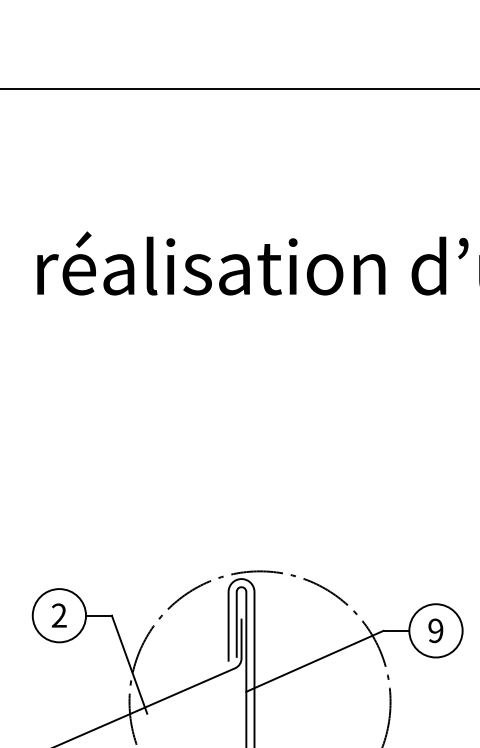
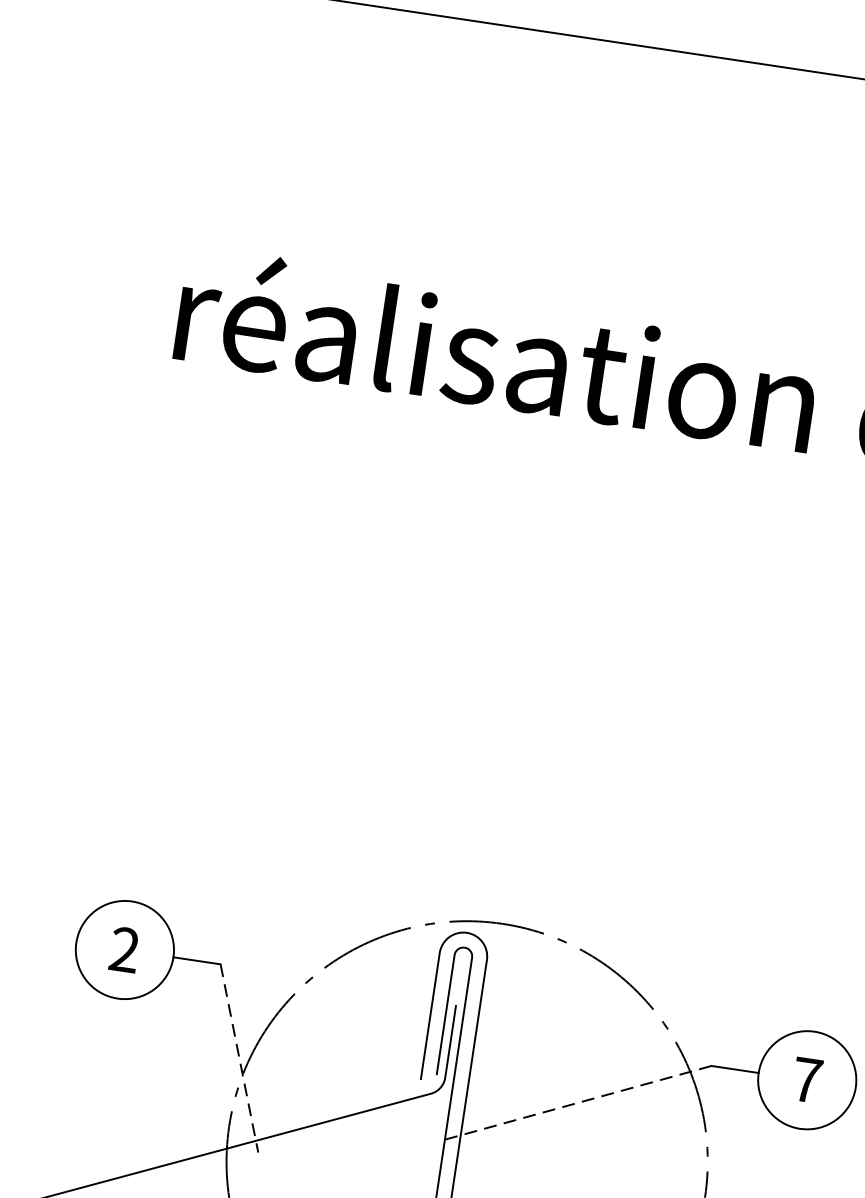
text: (435, 630) -> (806, 1079), 9 -> 7
line: (314, 661) -> (577, 1103), solid -> dashed
line: (129, 665) -> (239, 1059), solid -> dashed

